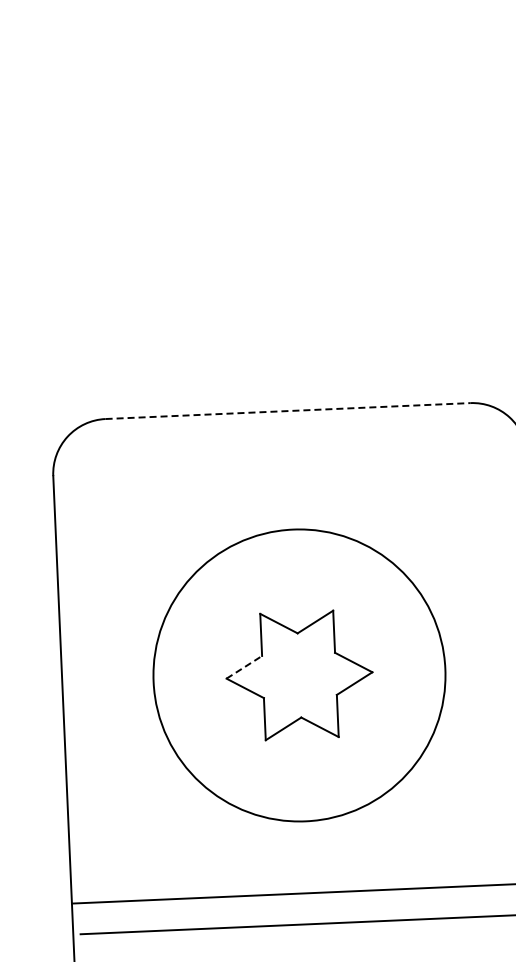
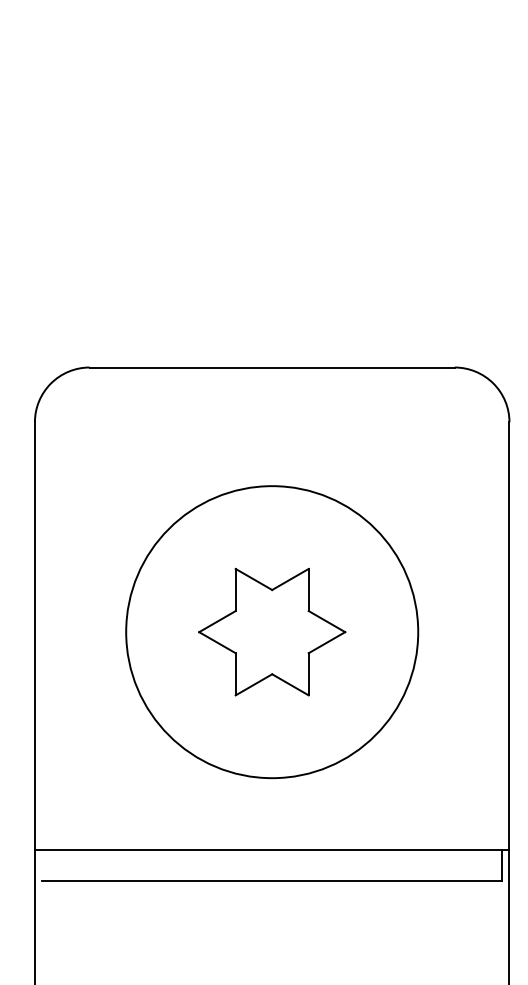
line: (288, 411) -> (272, 367), dashed -> solid
line: (244, 667) -> (217, 621), dashed -> solid

